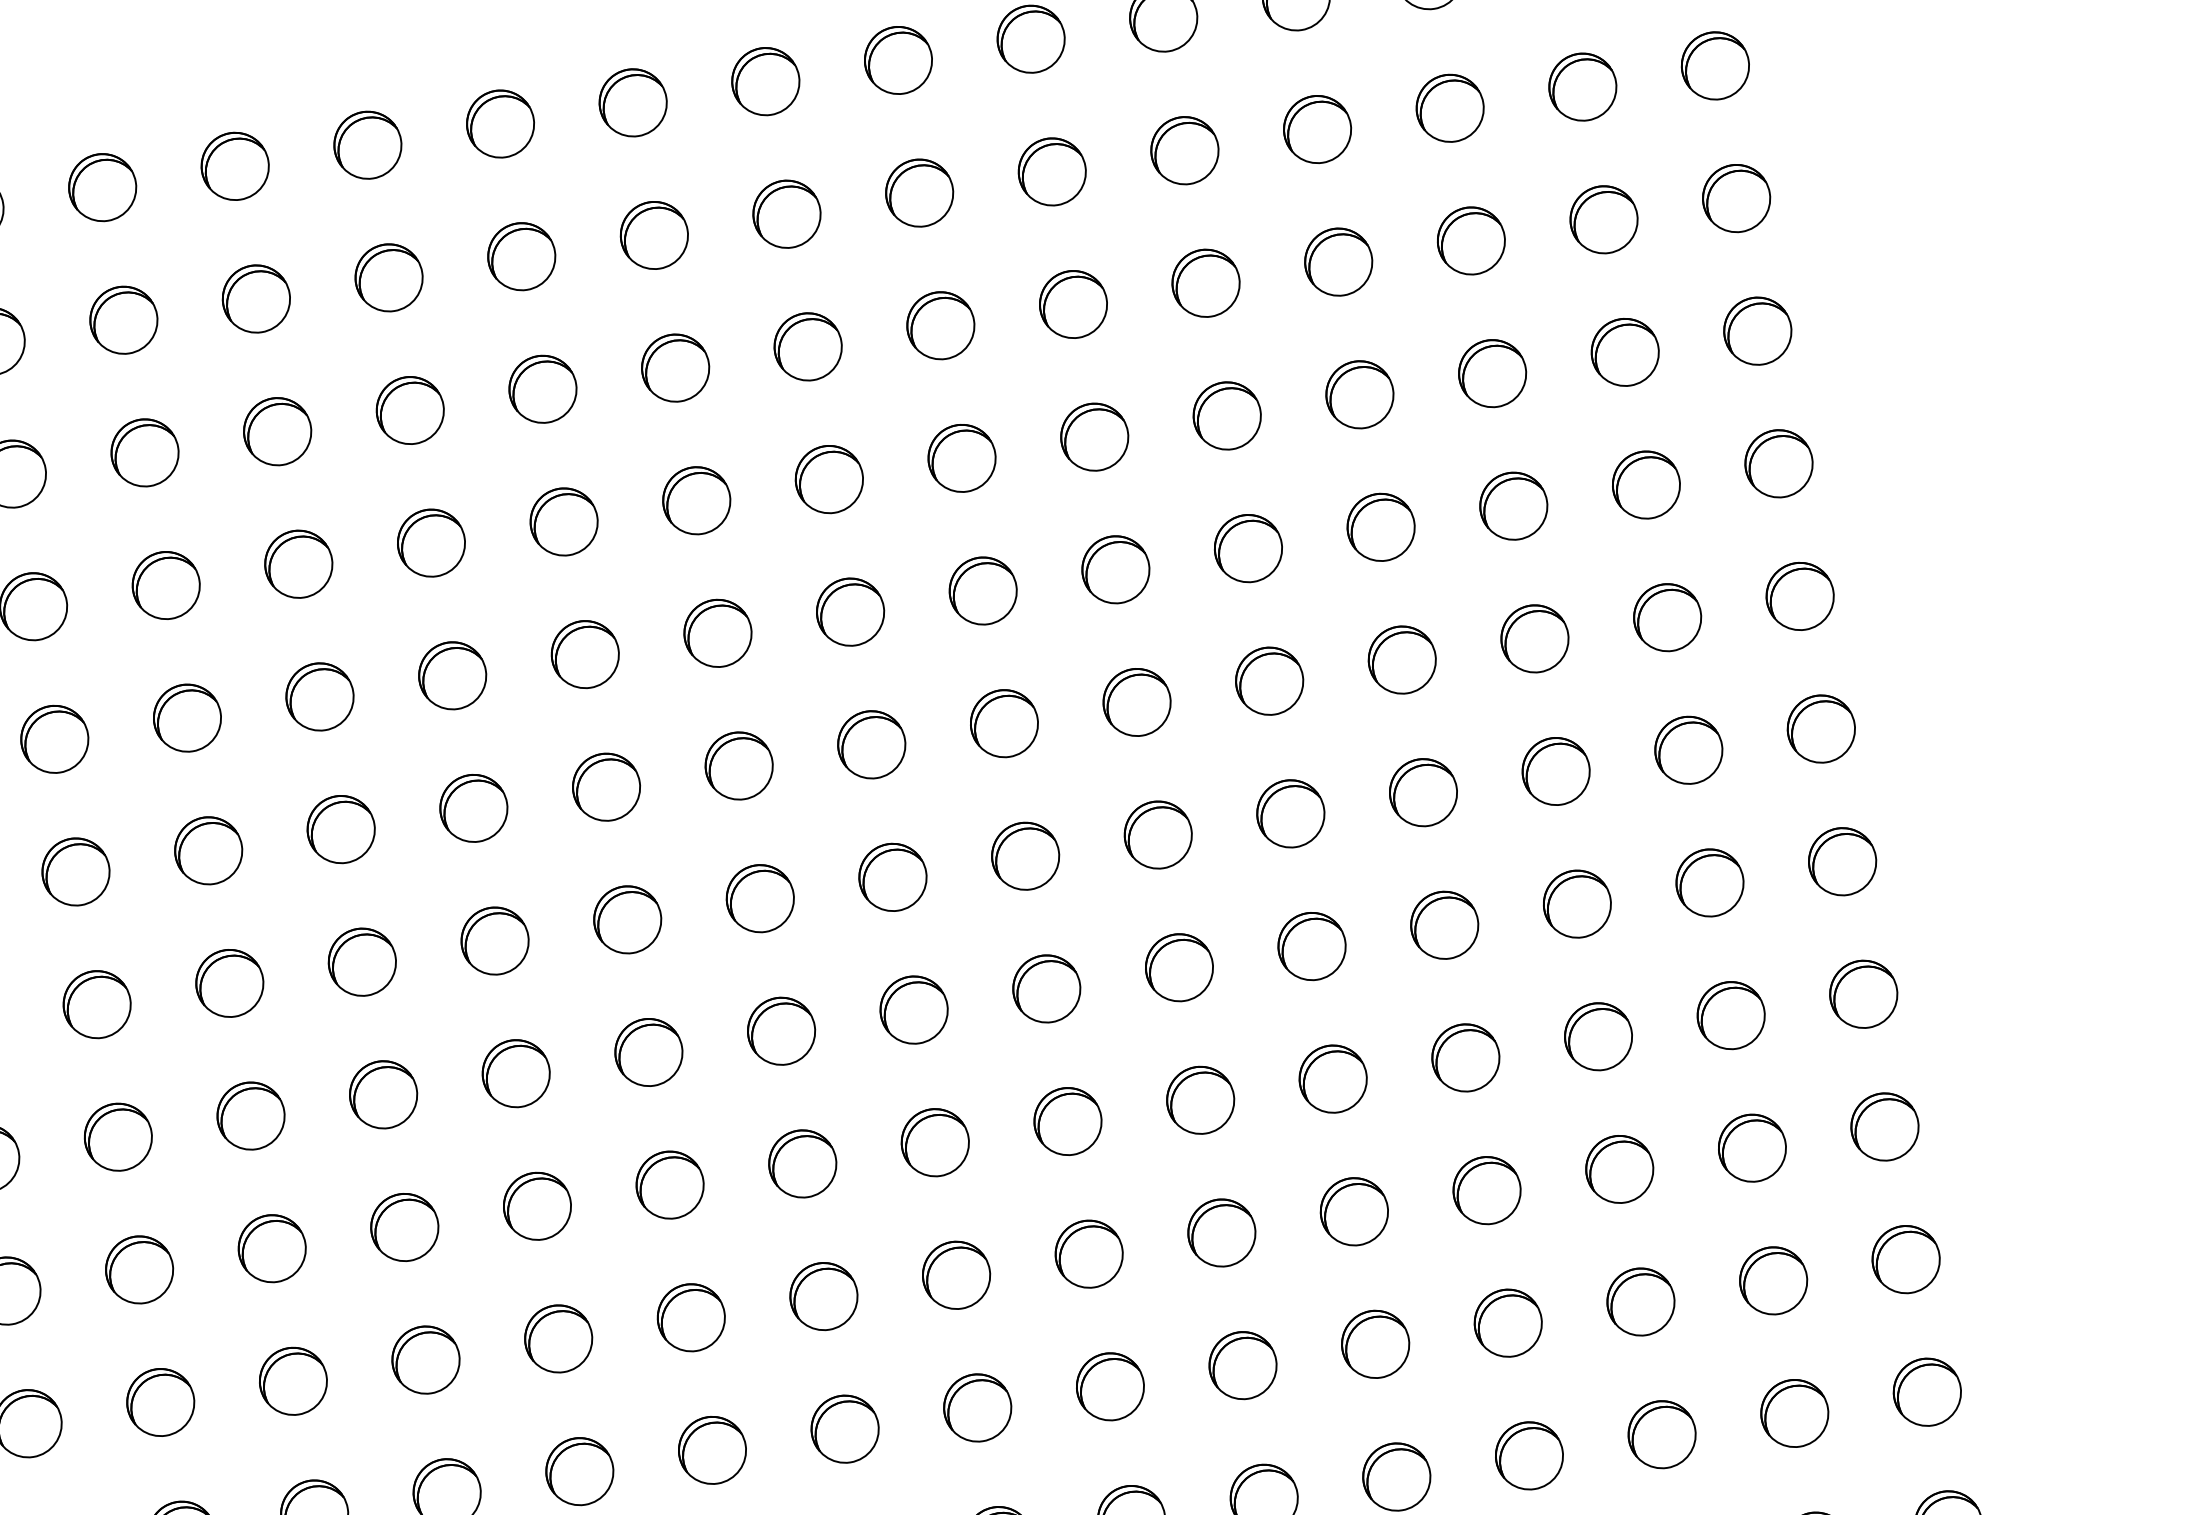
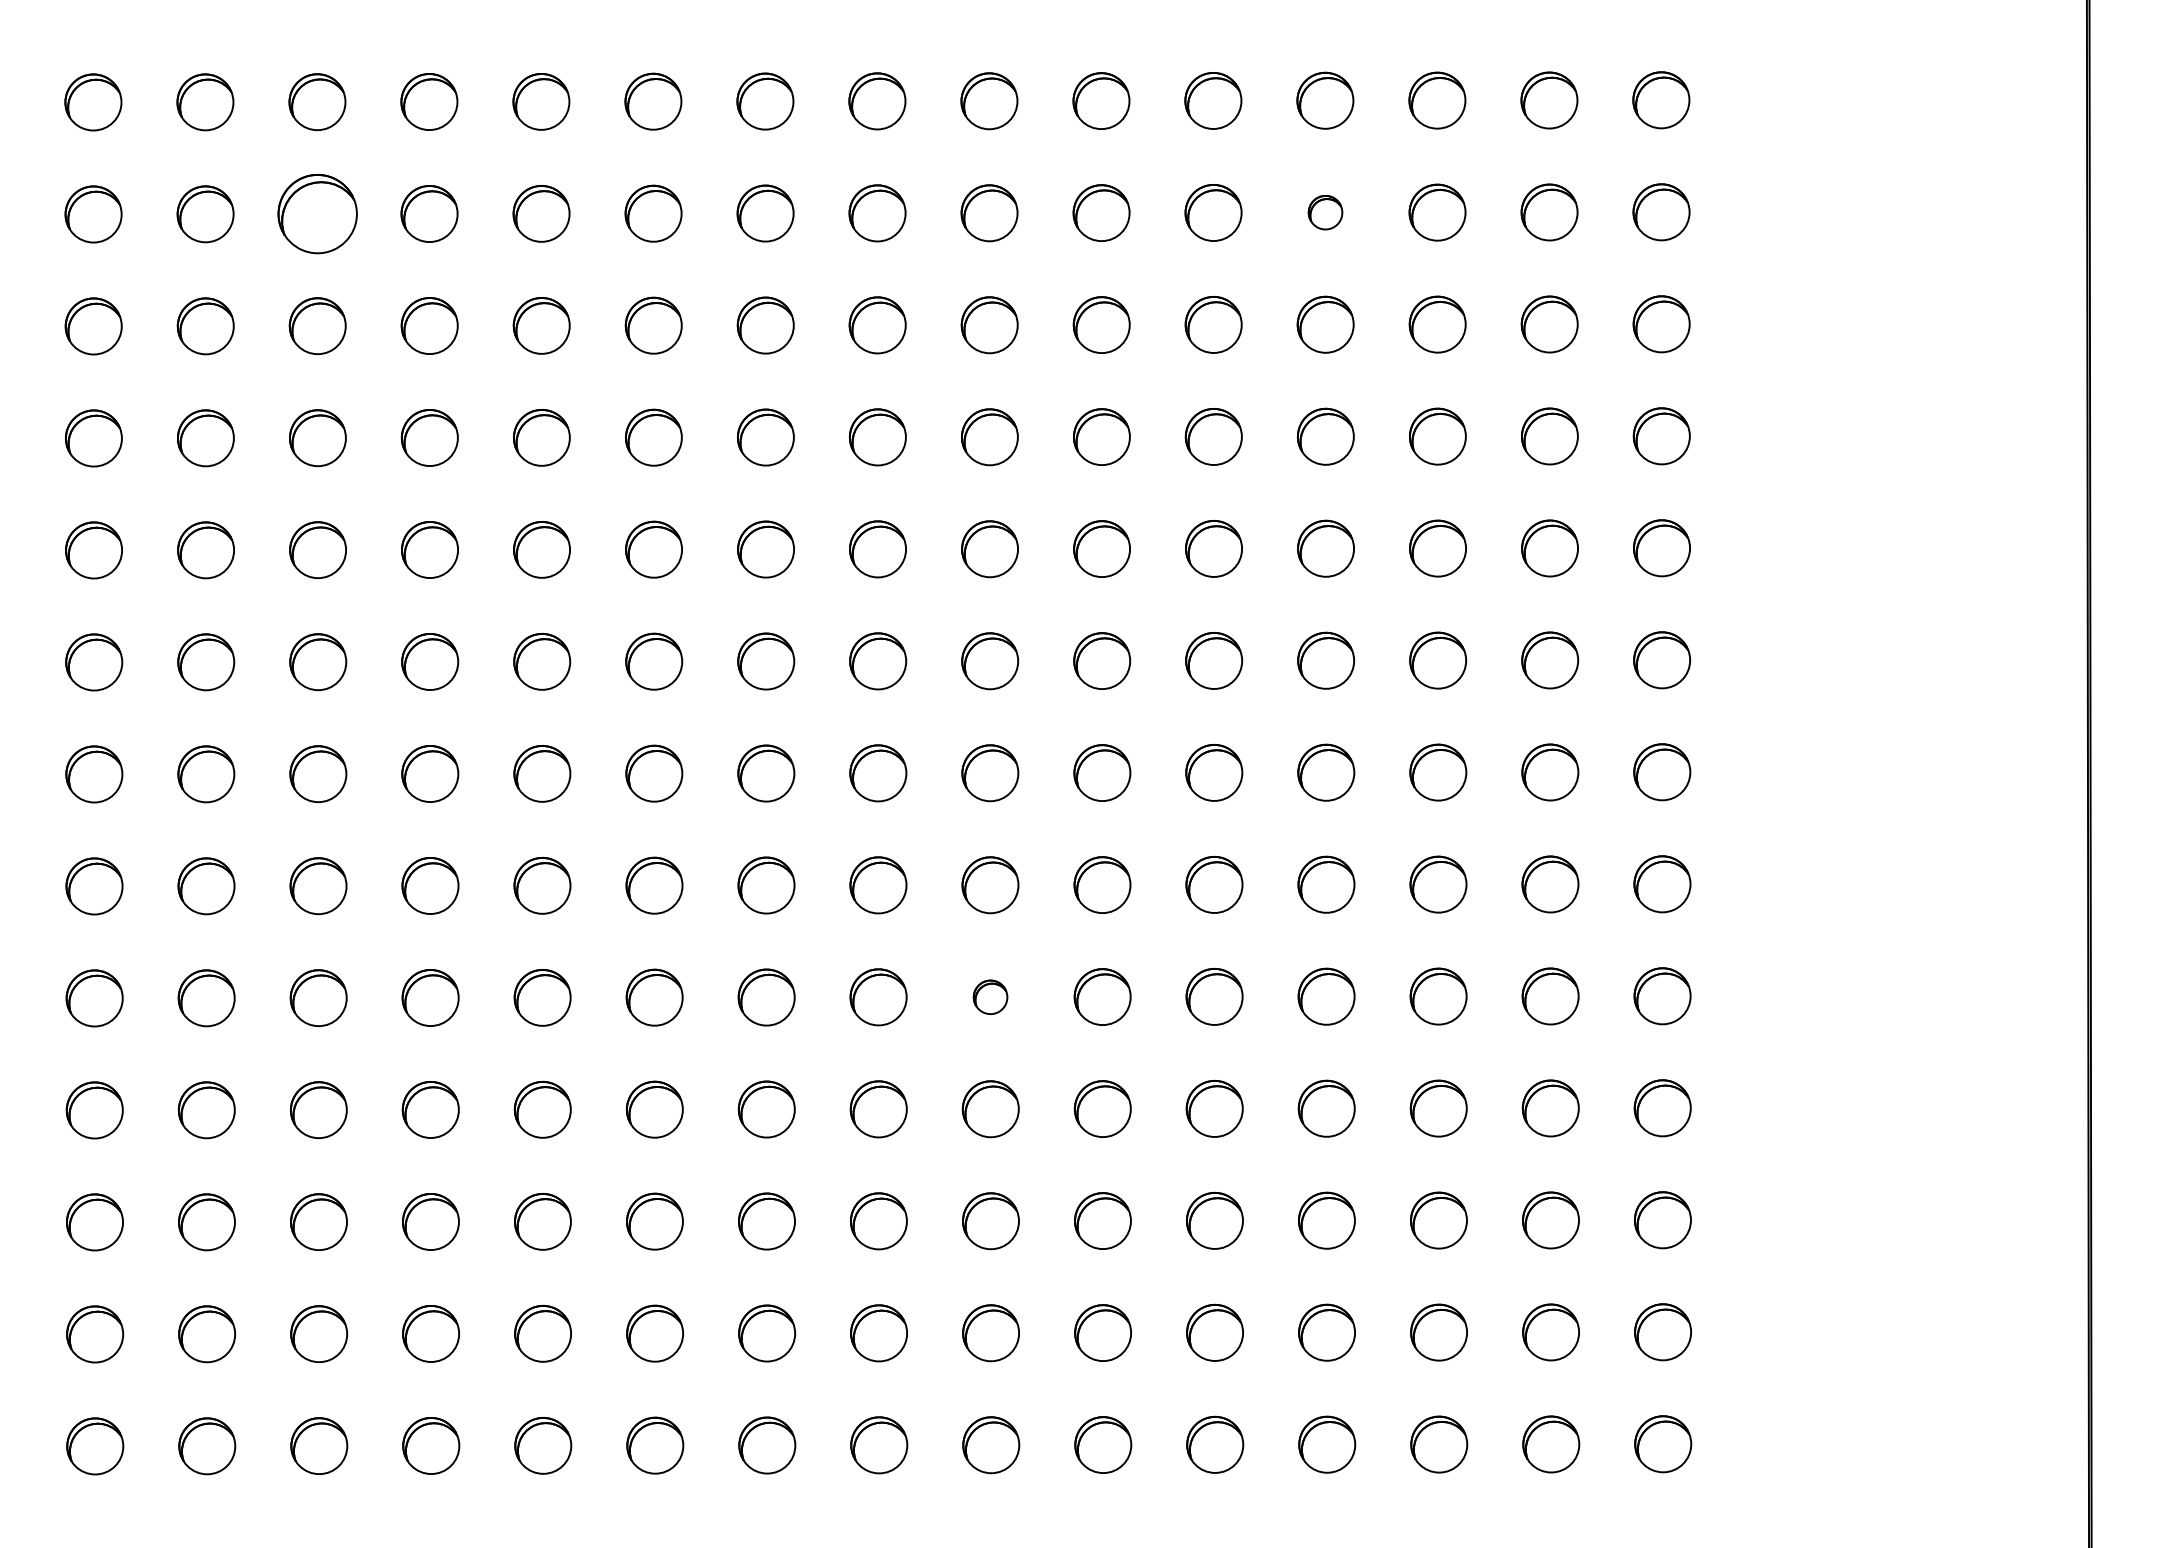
part: (1317, 129) -> (1325, 212), size x0.6
part: (123, 320) -> (317, 214), size x1.4
part: (1067, 1121) -> (990, 997), size x0.6

